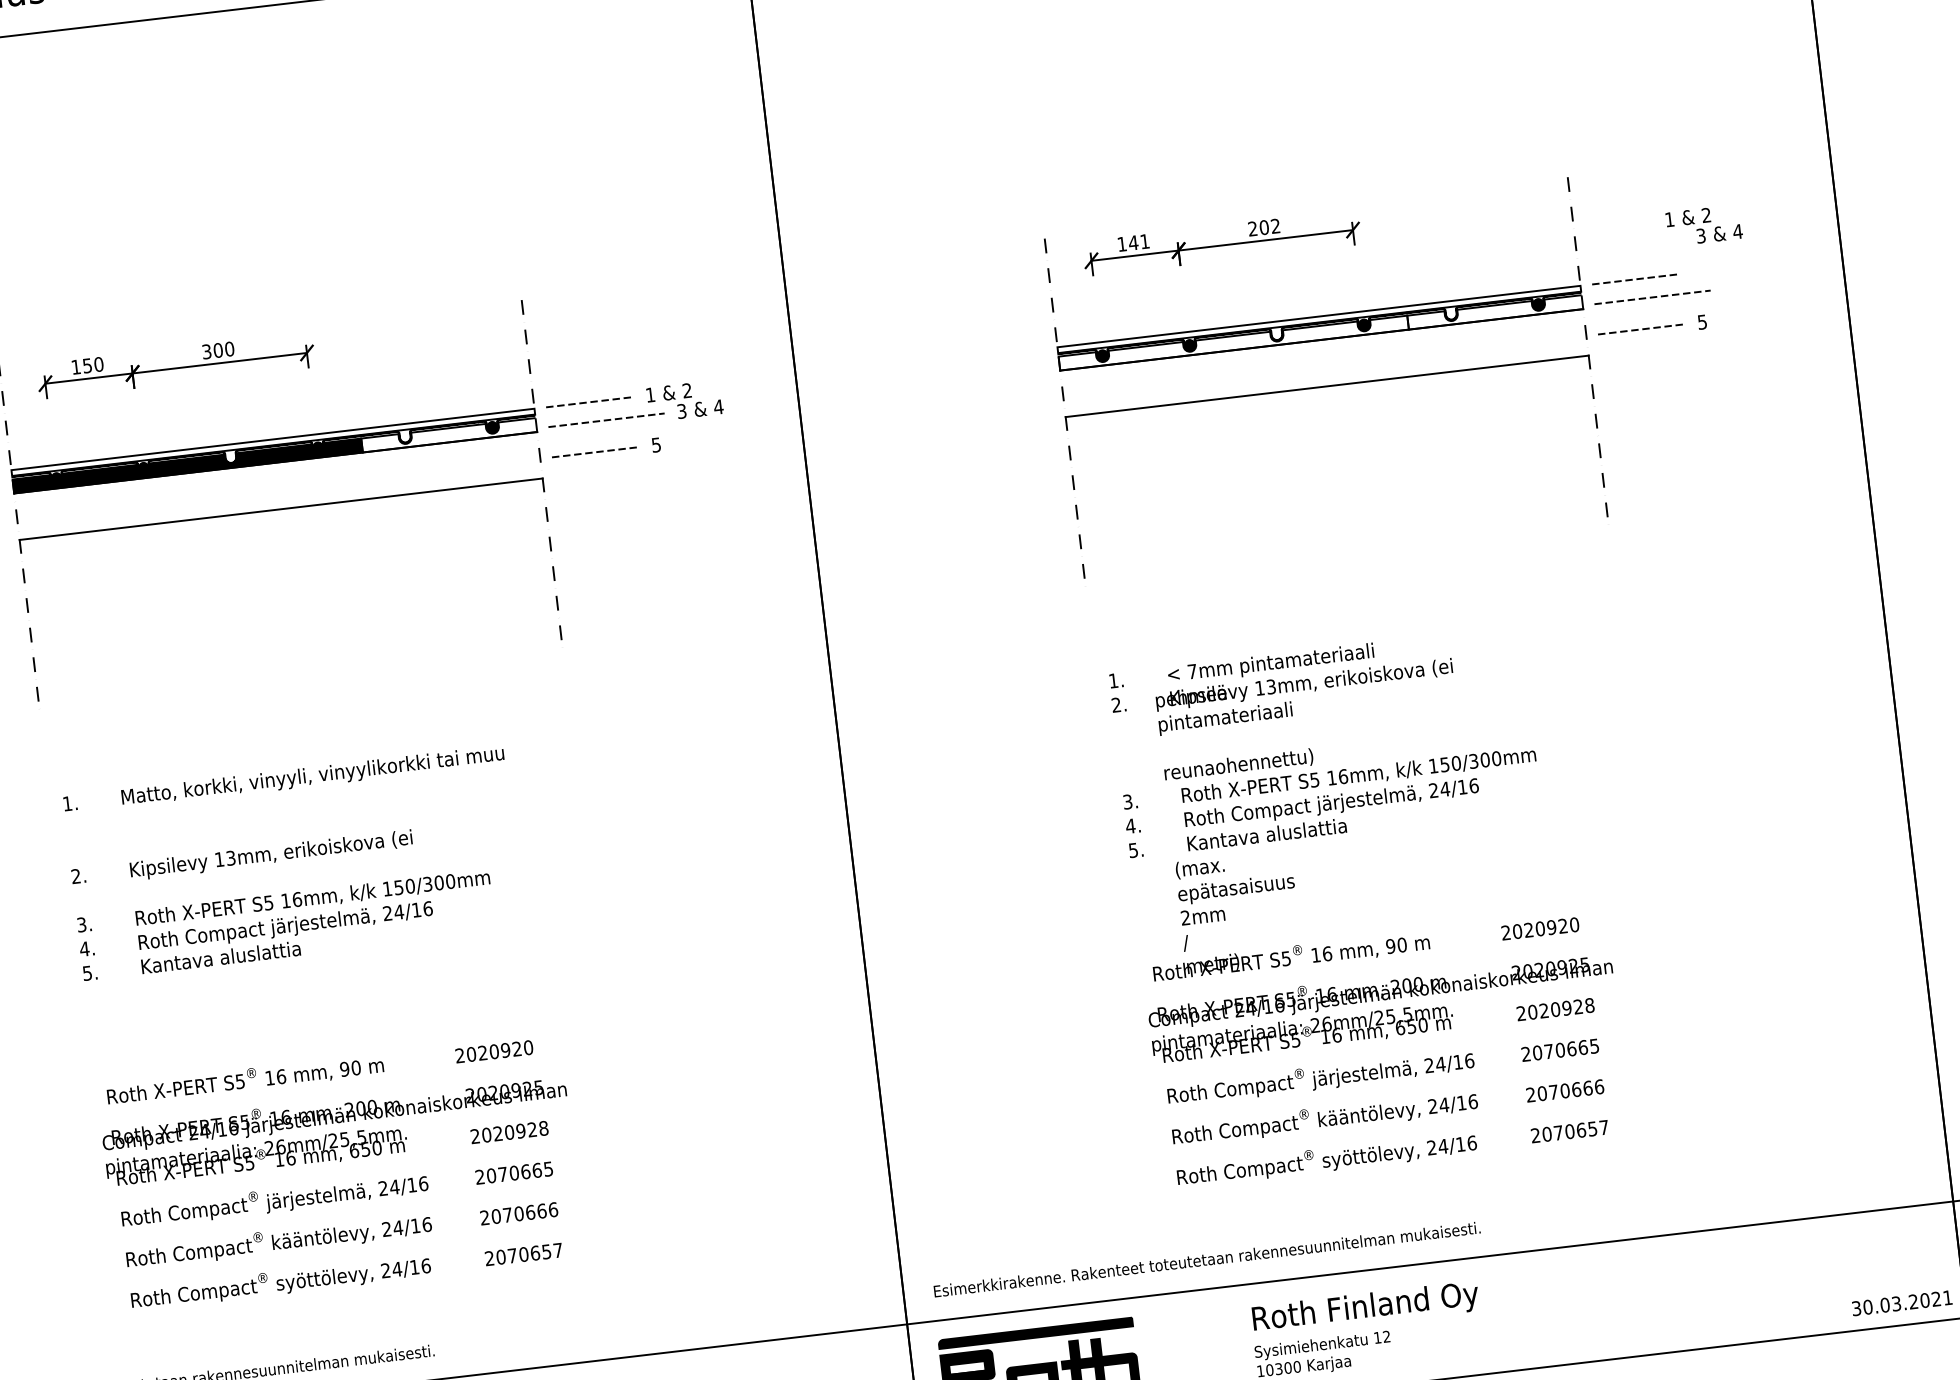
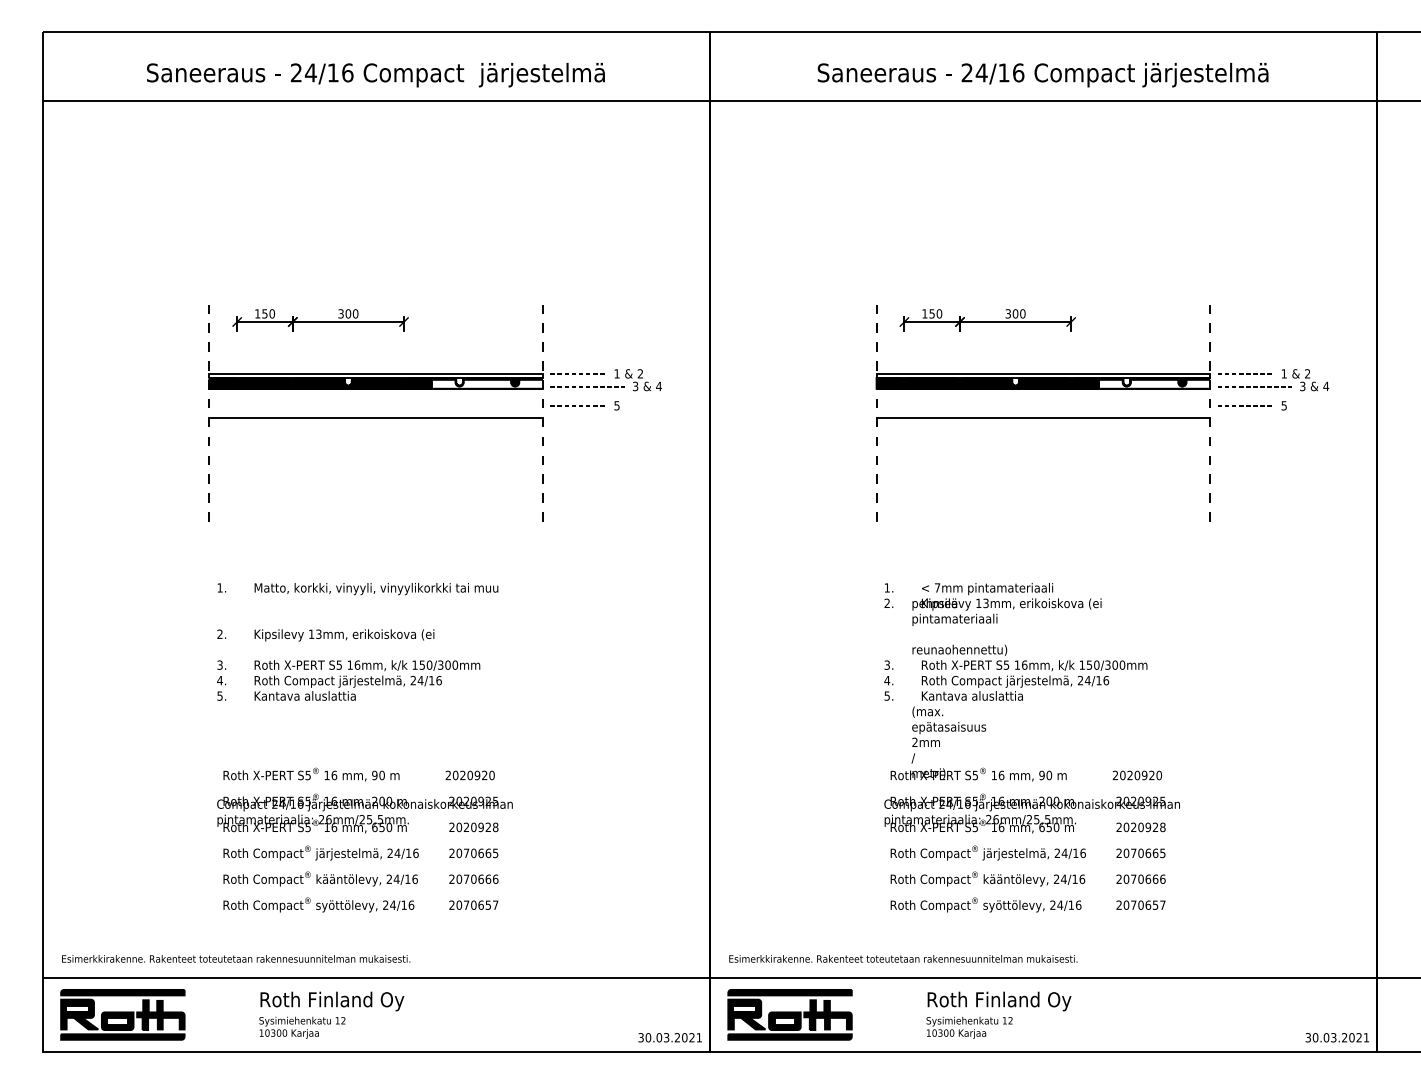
text: (1704, 226) -> (1305, 380), moved
text: (1264, 227) -> (1015, 313), 202 -> 300
text: (1138, 241) -> (935, 313), 141 -> 150
fill: (1233, 341) -> (987, 383), added

